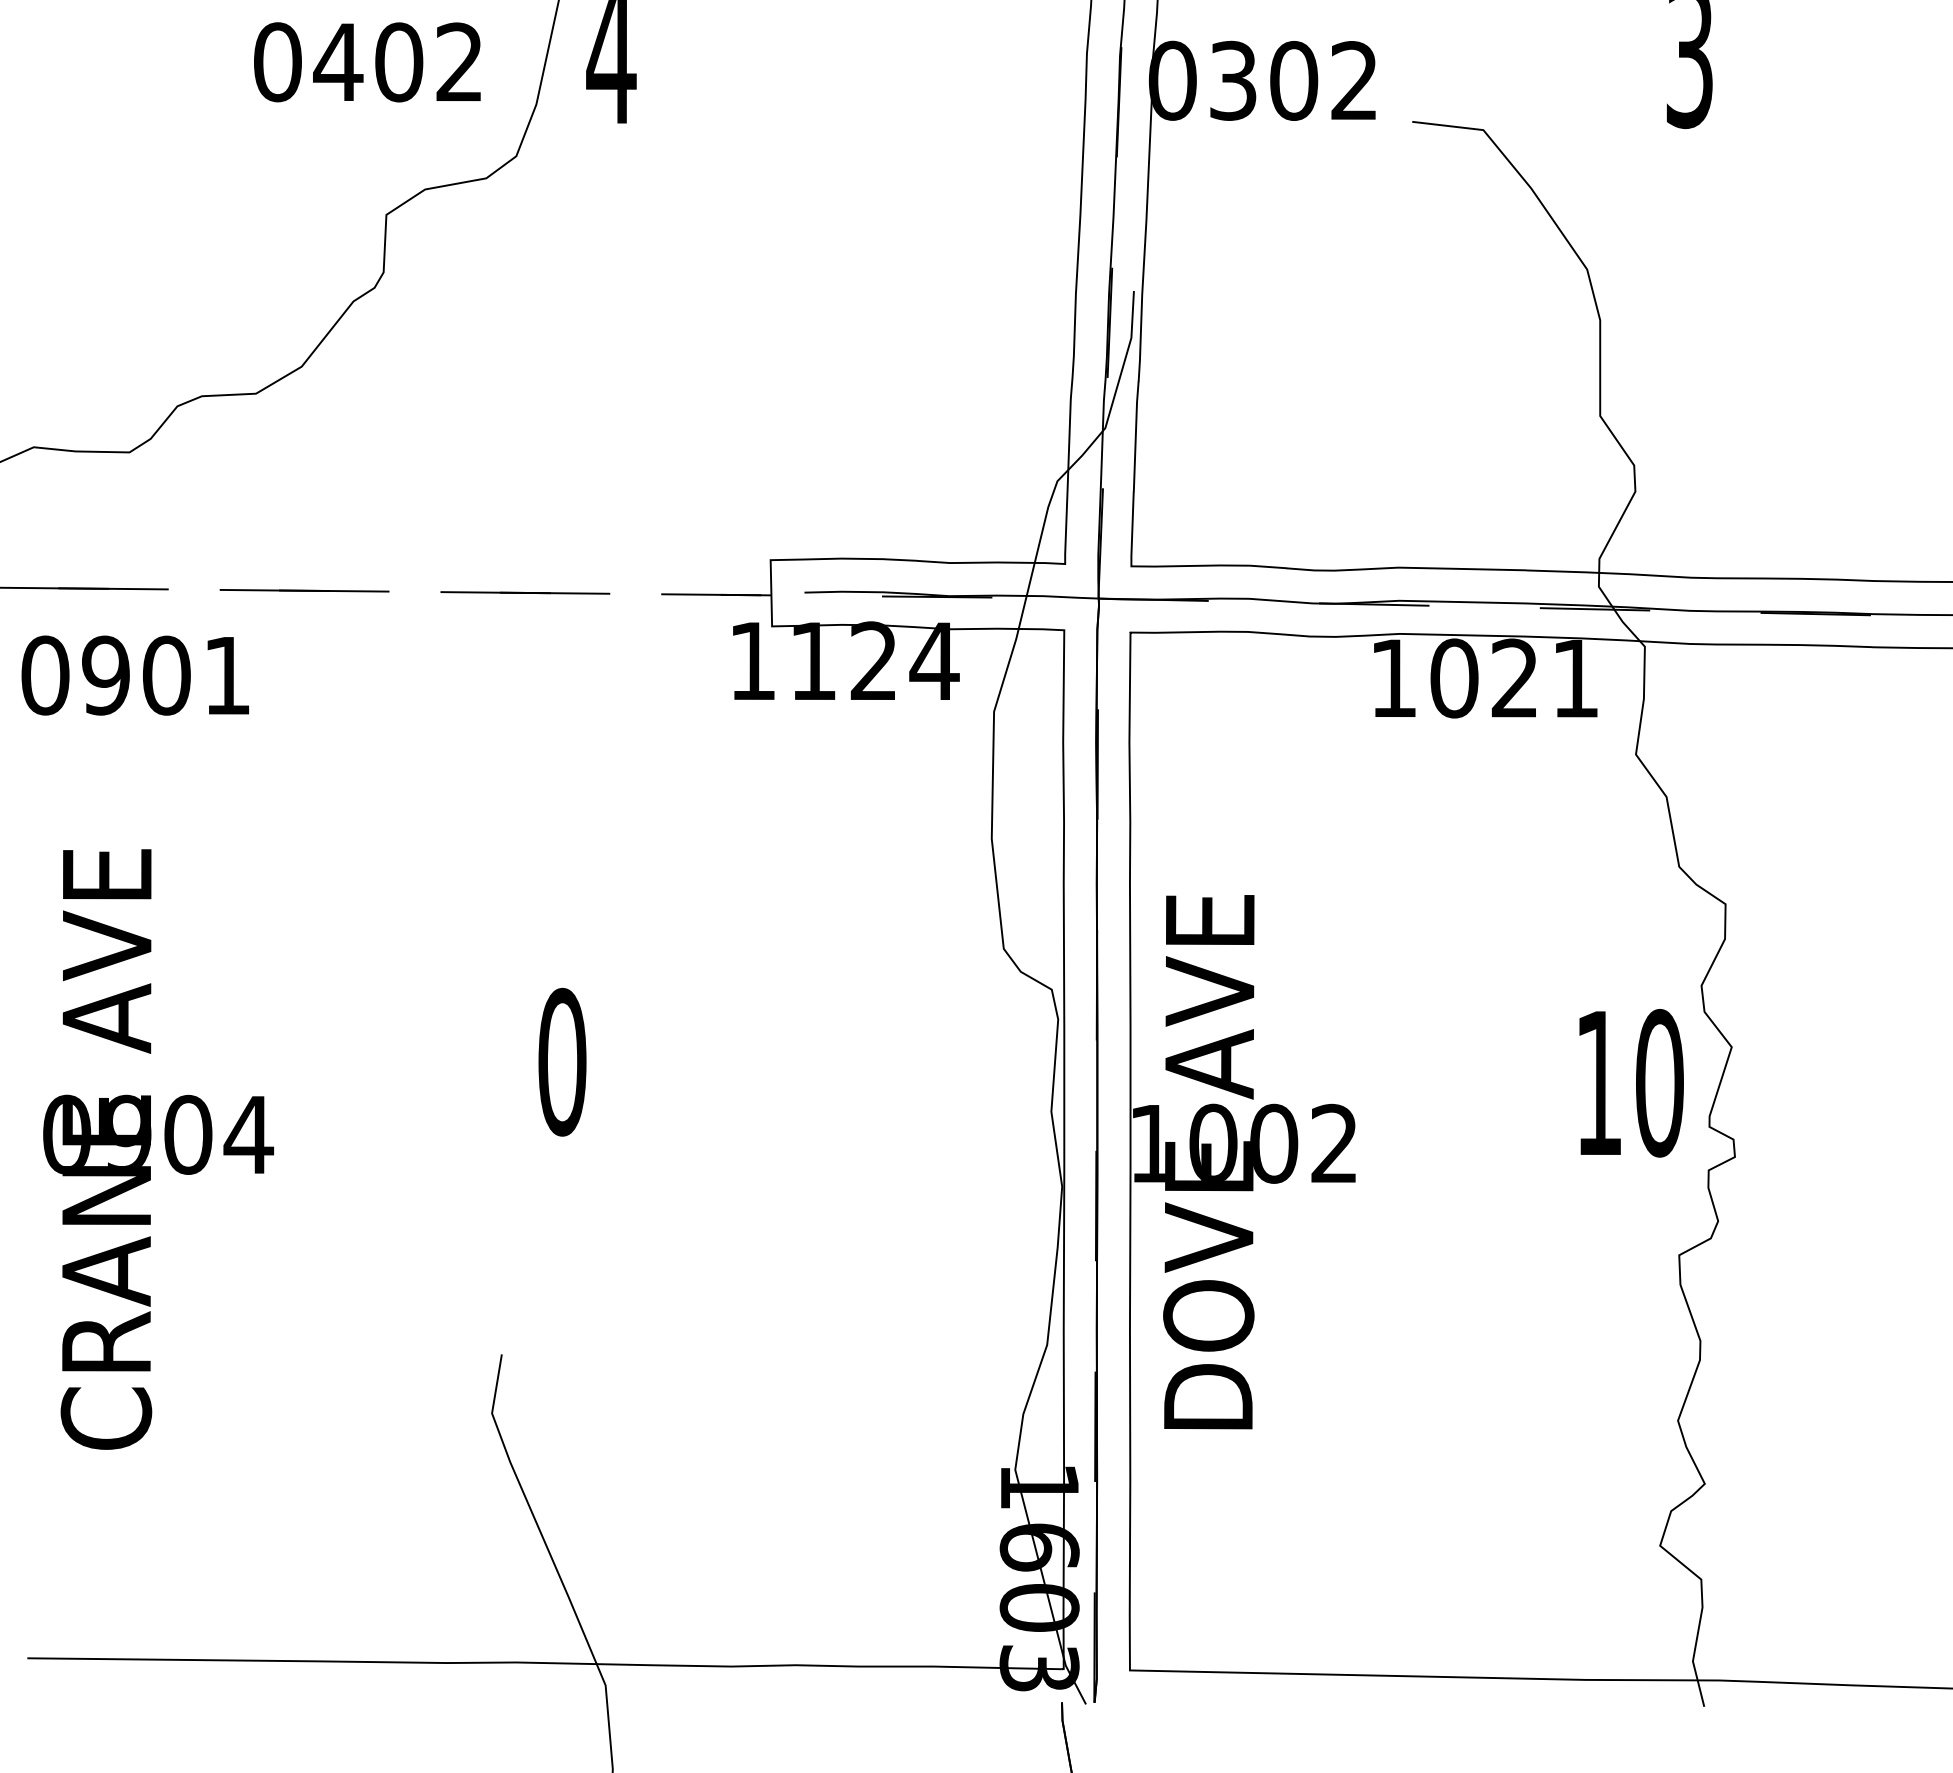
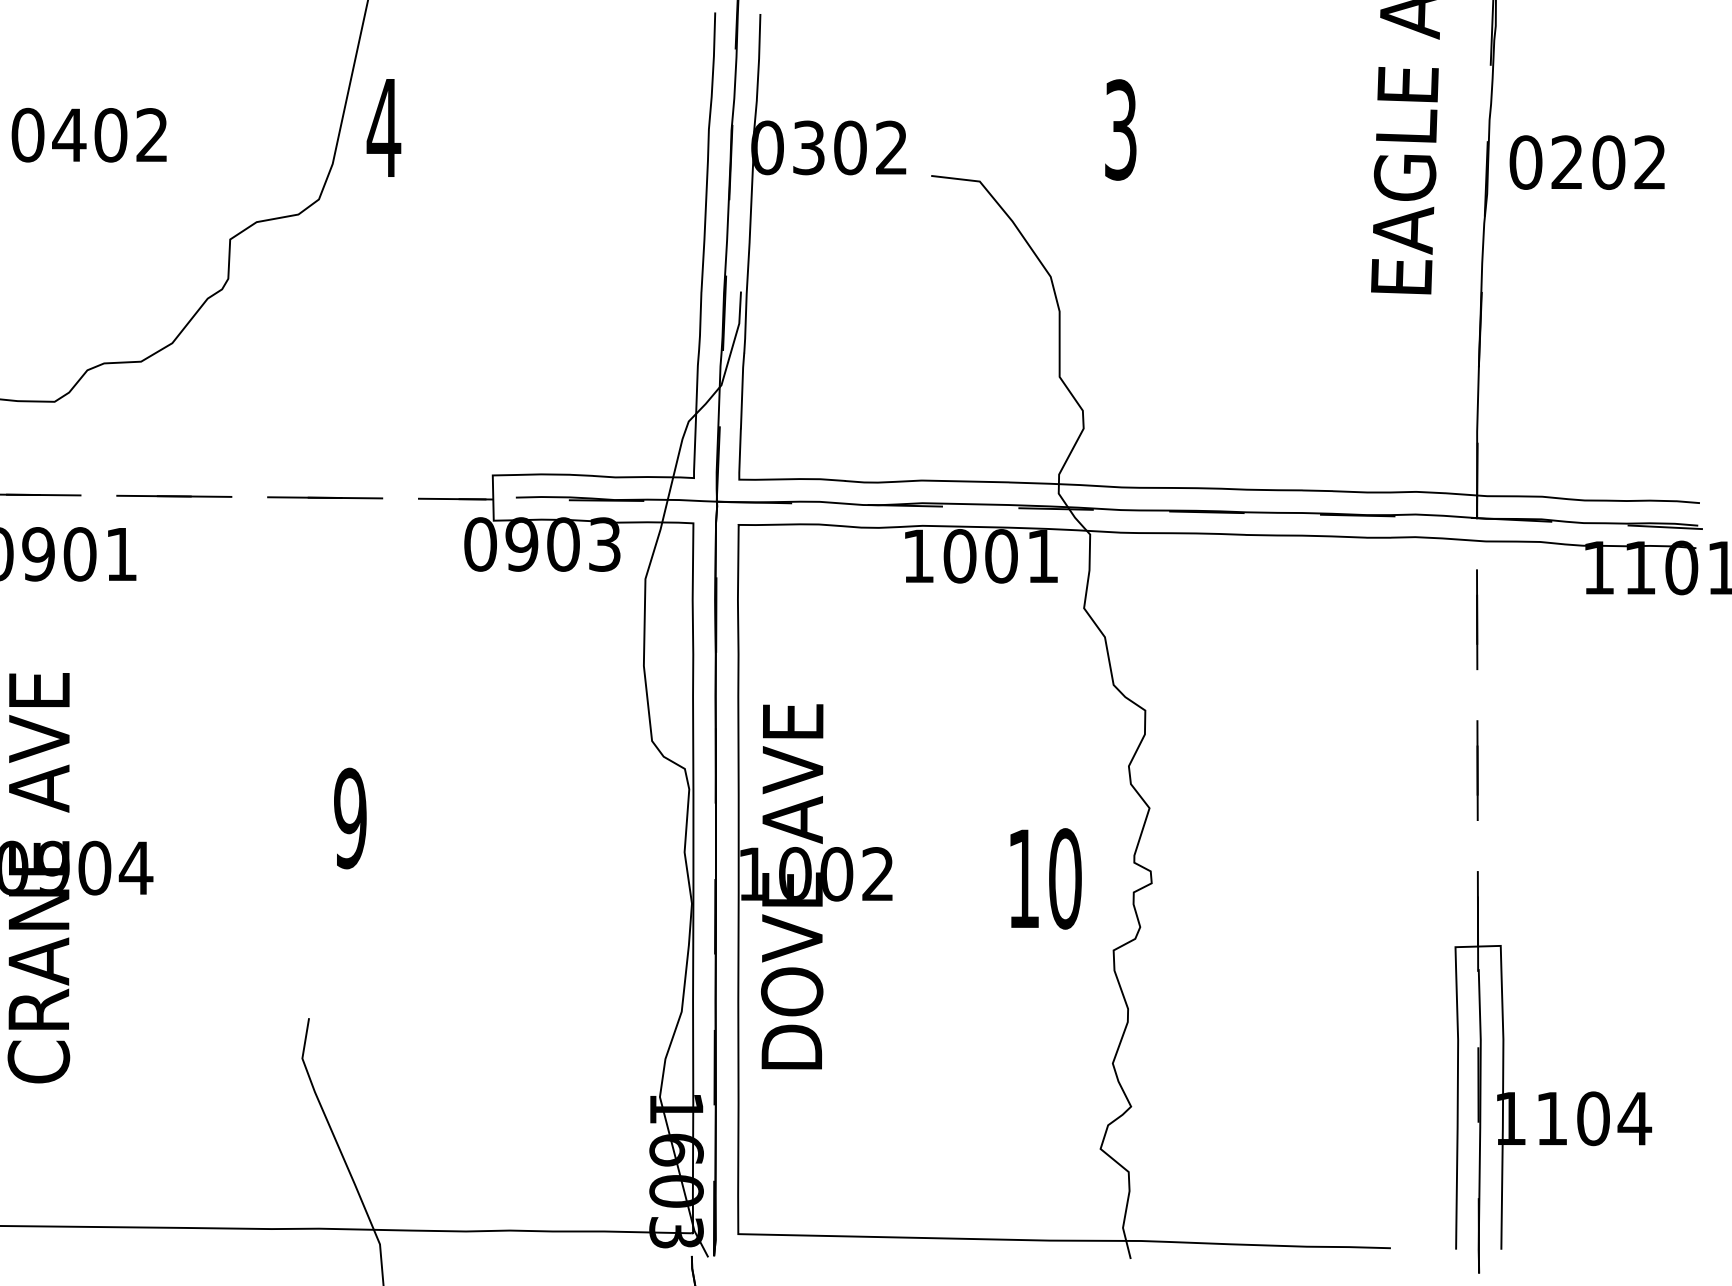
text: (366, 61) -> (88, 134), moved
text: (843, 661) -> (542, 544), 1124 -> 0903
text: (1515, 678) -> (1001, 556), 1021 -> 1001
text: (562, 1062) -> (350, 818), 0 -> 9
text: (1630, 1082) -> (1045, 878), moved

